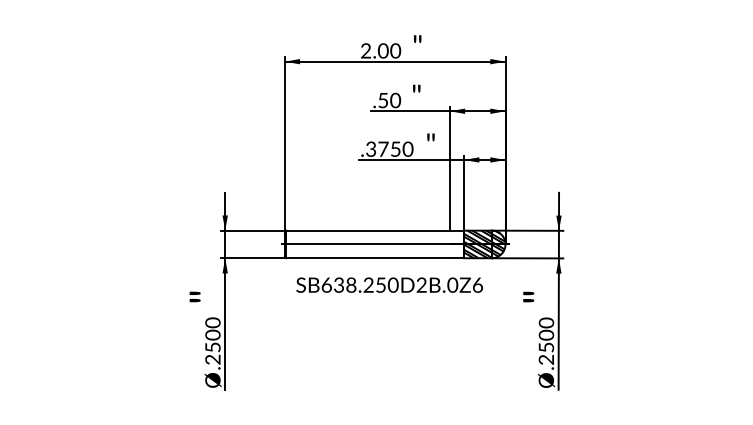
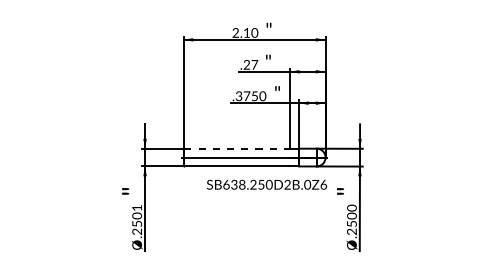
text: (382, 50) -> (246, 32), 2.00 -> 2.10
text: (388, 99) -> (250, 64), .50 -> .27
line: (368, 230) -> (237, 148), solid -> dashed
hatch: (483, 244) -> (311, 157), removed
text: (390, 284) -> (267, 184), moved
text: (211, 321) -> (136, 207), .2500 -> .2501

